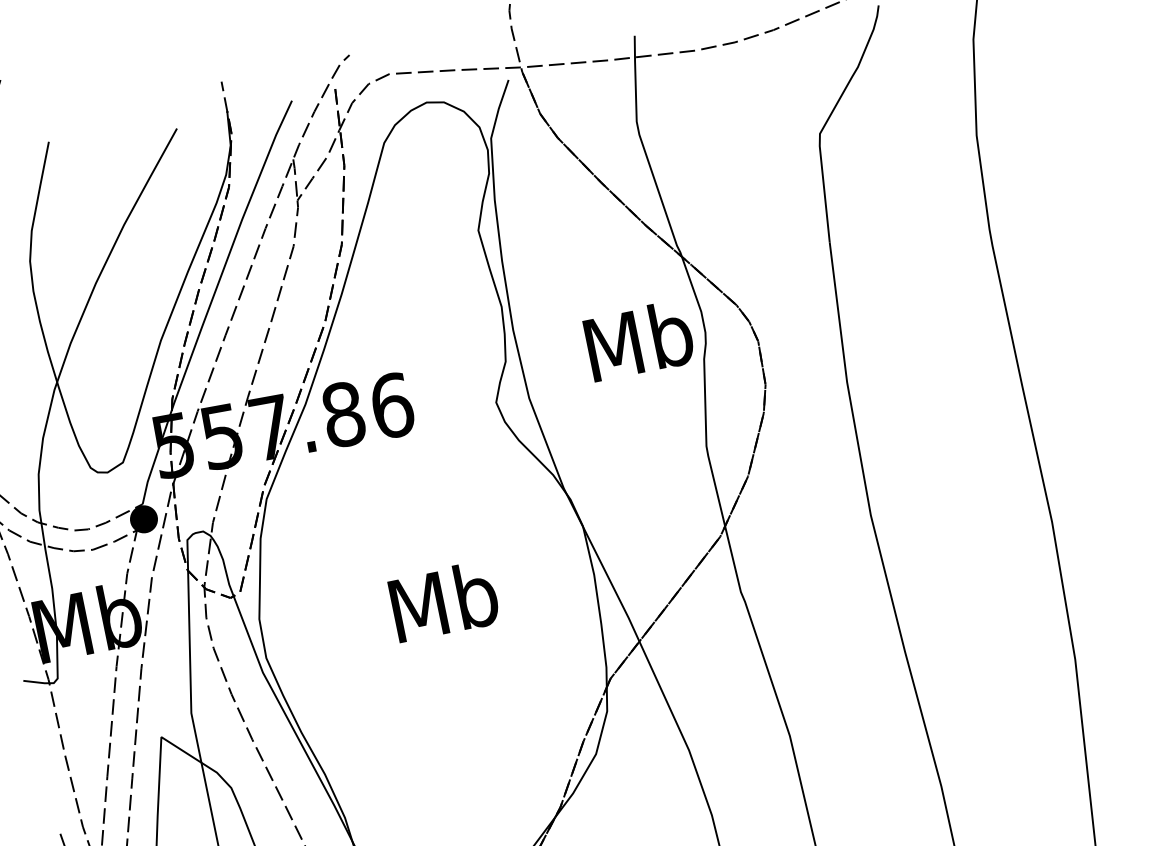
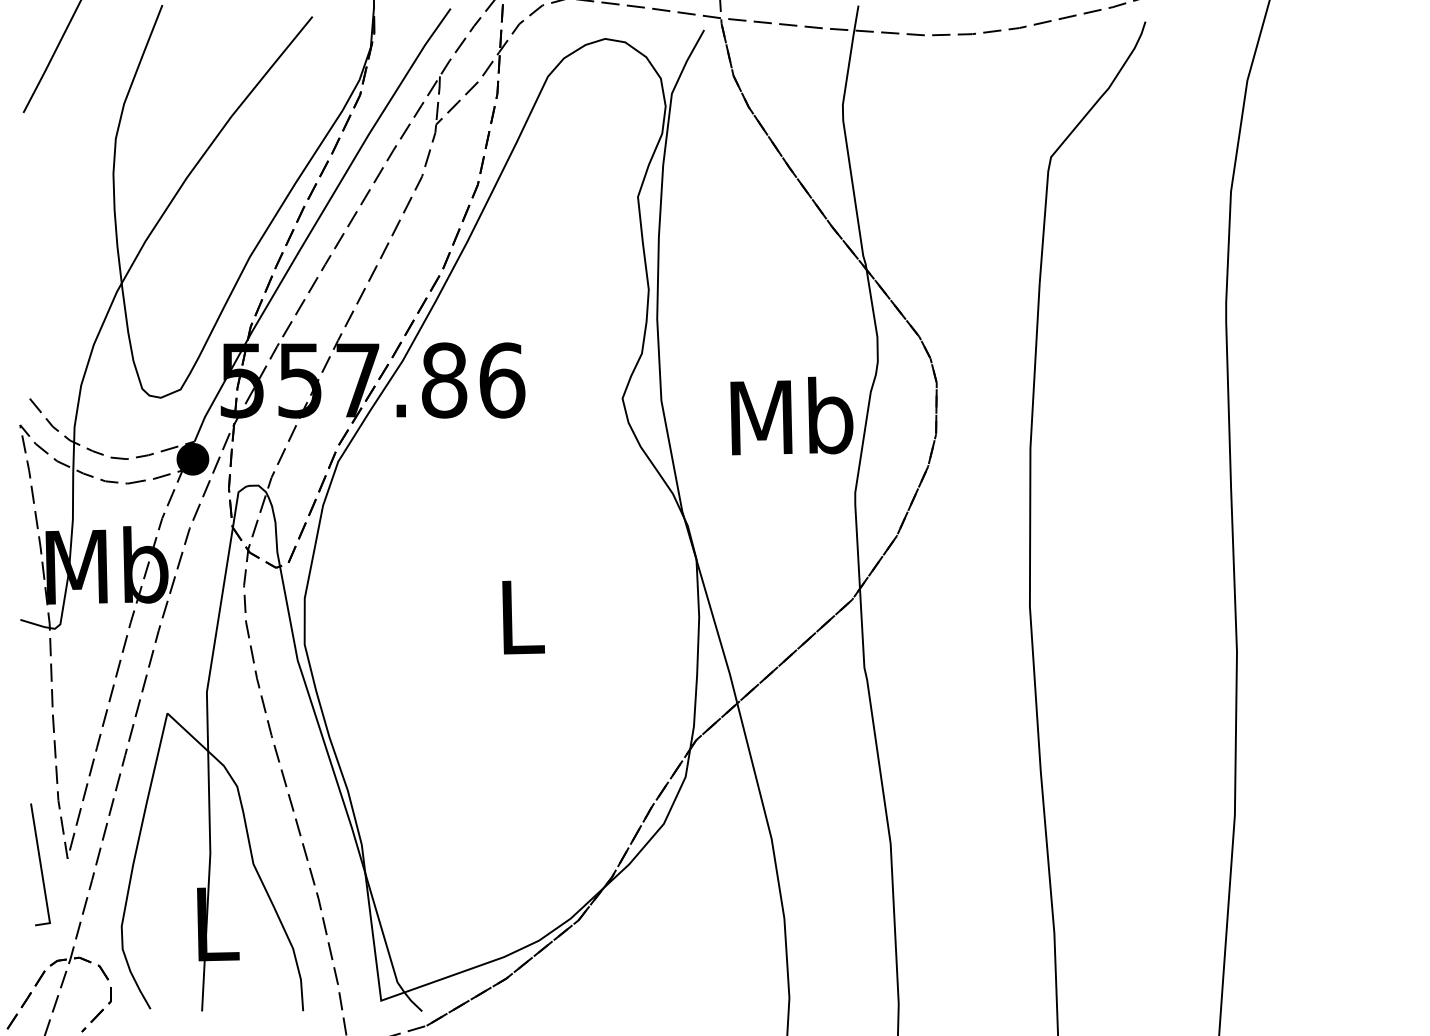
text: (638, 340) -> (791, 415), moved
text: (443, 601) -> (520, 616), Mb -> L

